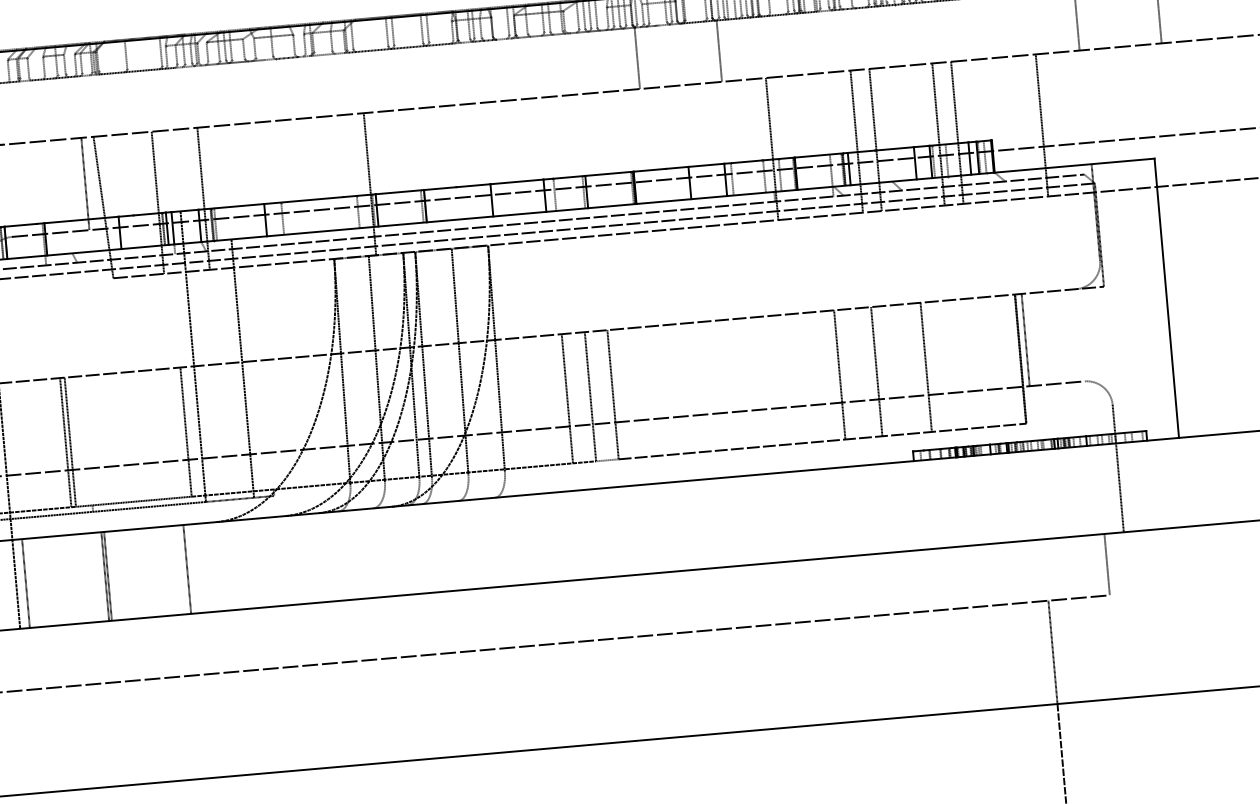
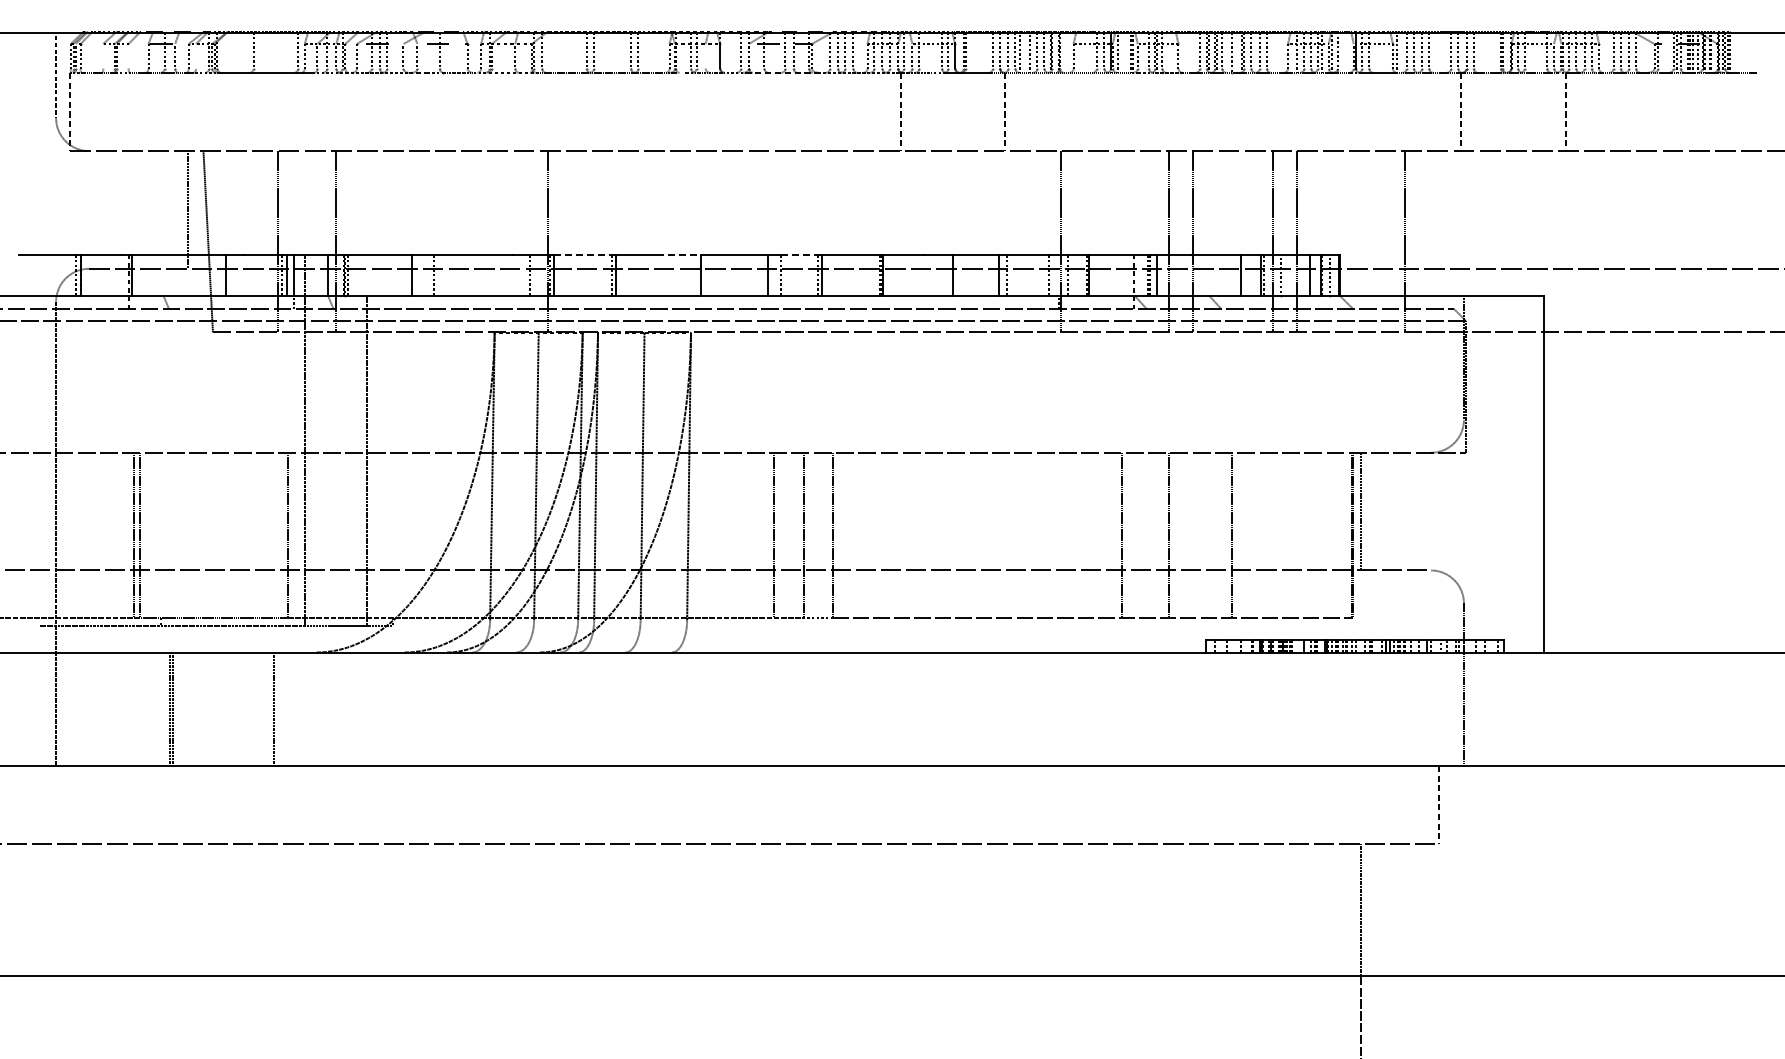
line: (480, 28) -> (705, 56), removed
line: (81, 63) -> (196, 56), removed
line: (28, 67) -> (128, 56), removed
line: (8, 69) -> (103, 56), removed
line: (569, 177) -> (801, 255), solid -> dashed
line: (473, 186) -> (678, 255), solid -> dashed
line: (400, 192) -> (585, 255), solid -> dashed
line: (25, 583) -> (68, 708), removed

